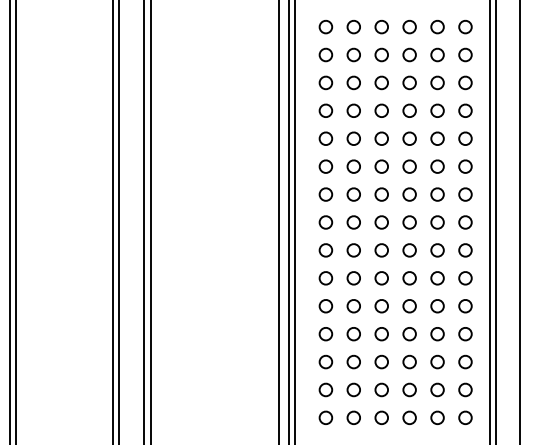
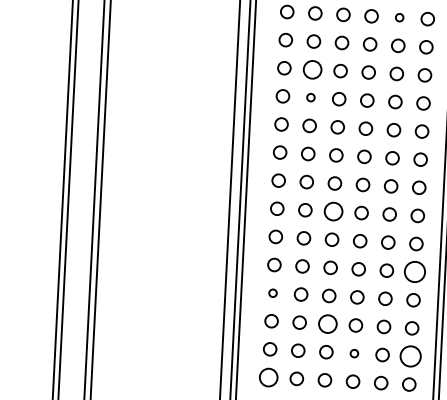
part: (437, 54) -> (399, 17), size x0.6
part: (353, 110) -> (312, 69), size x1.4
part: (353, 138) -> (310, 97), size x0.6
part: (381, 250) -> (333, 211), size x1.4
part: (465, 306) -> (414, 272), size x1.6
part: (325, 334) -> (272, 293), size x0.6
part: (381, 361) -> (327, 323), size x1.4
part: (409, 389) -> (354, 353), size x0.6
part: (465, 389) -> (410, 355), size x1.6
part: (325, 417) -> (268, 377), size x1.4

